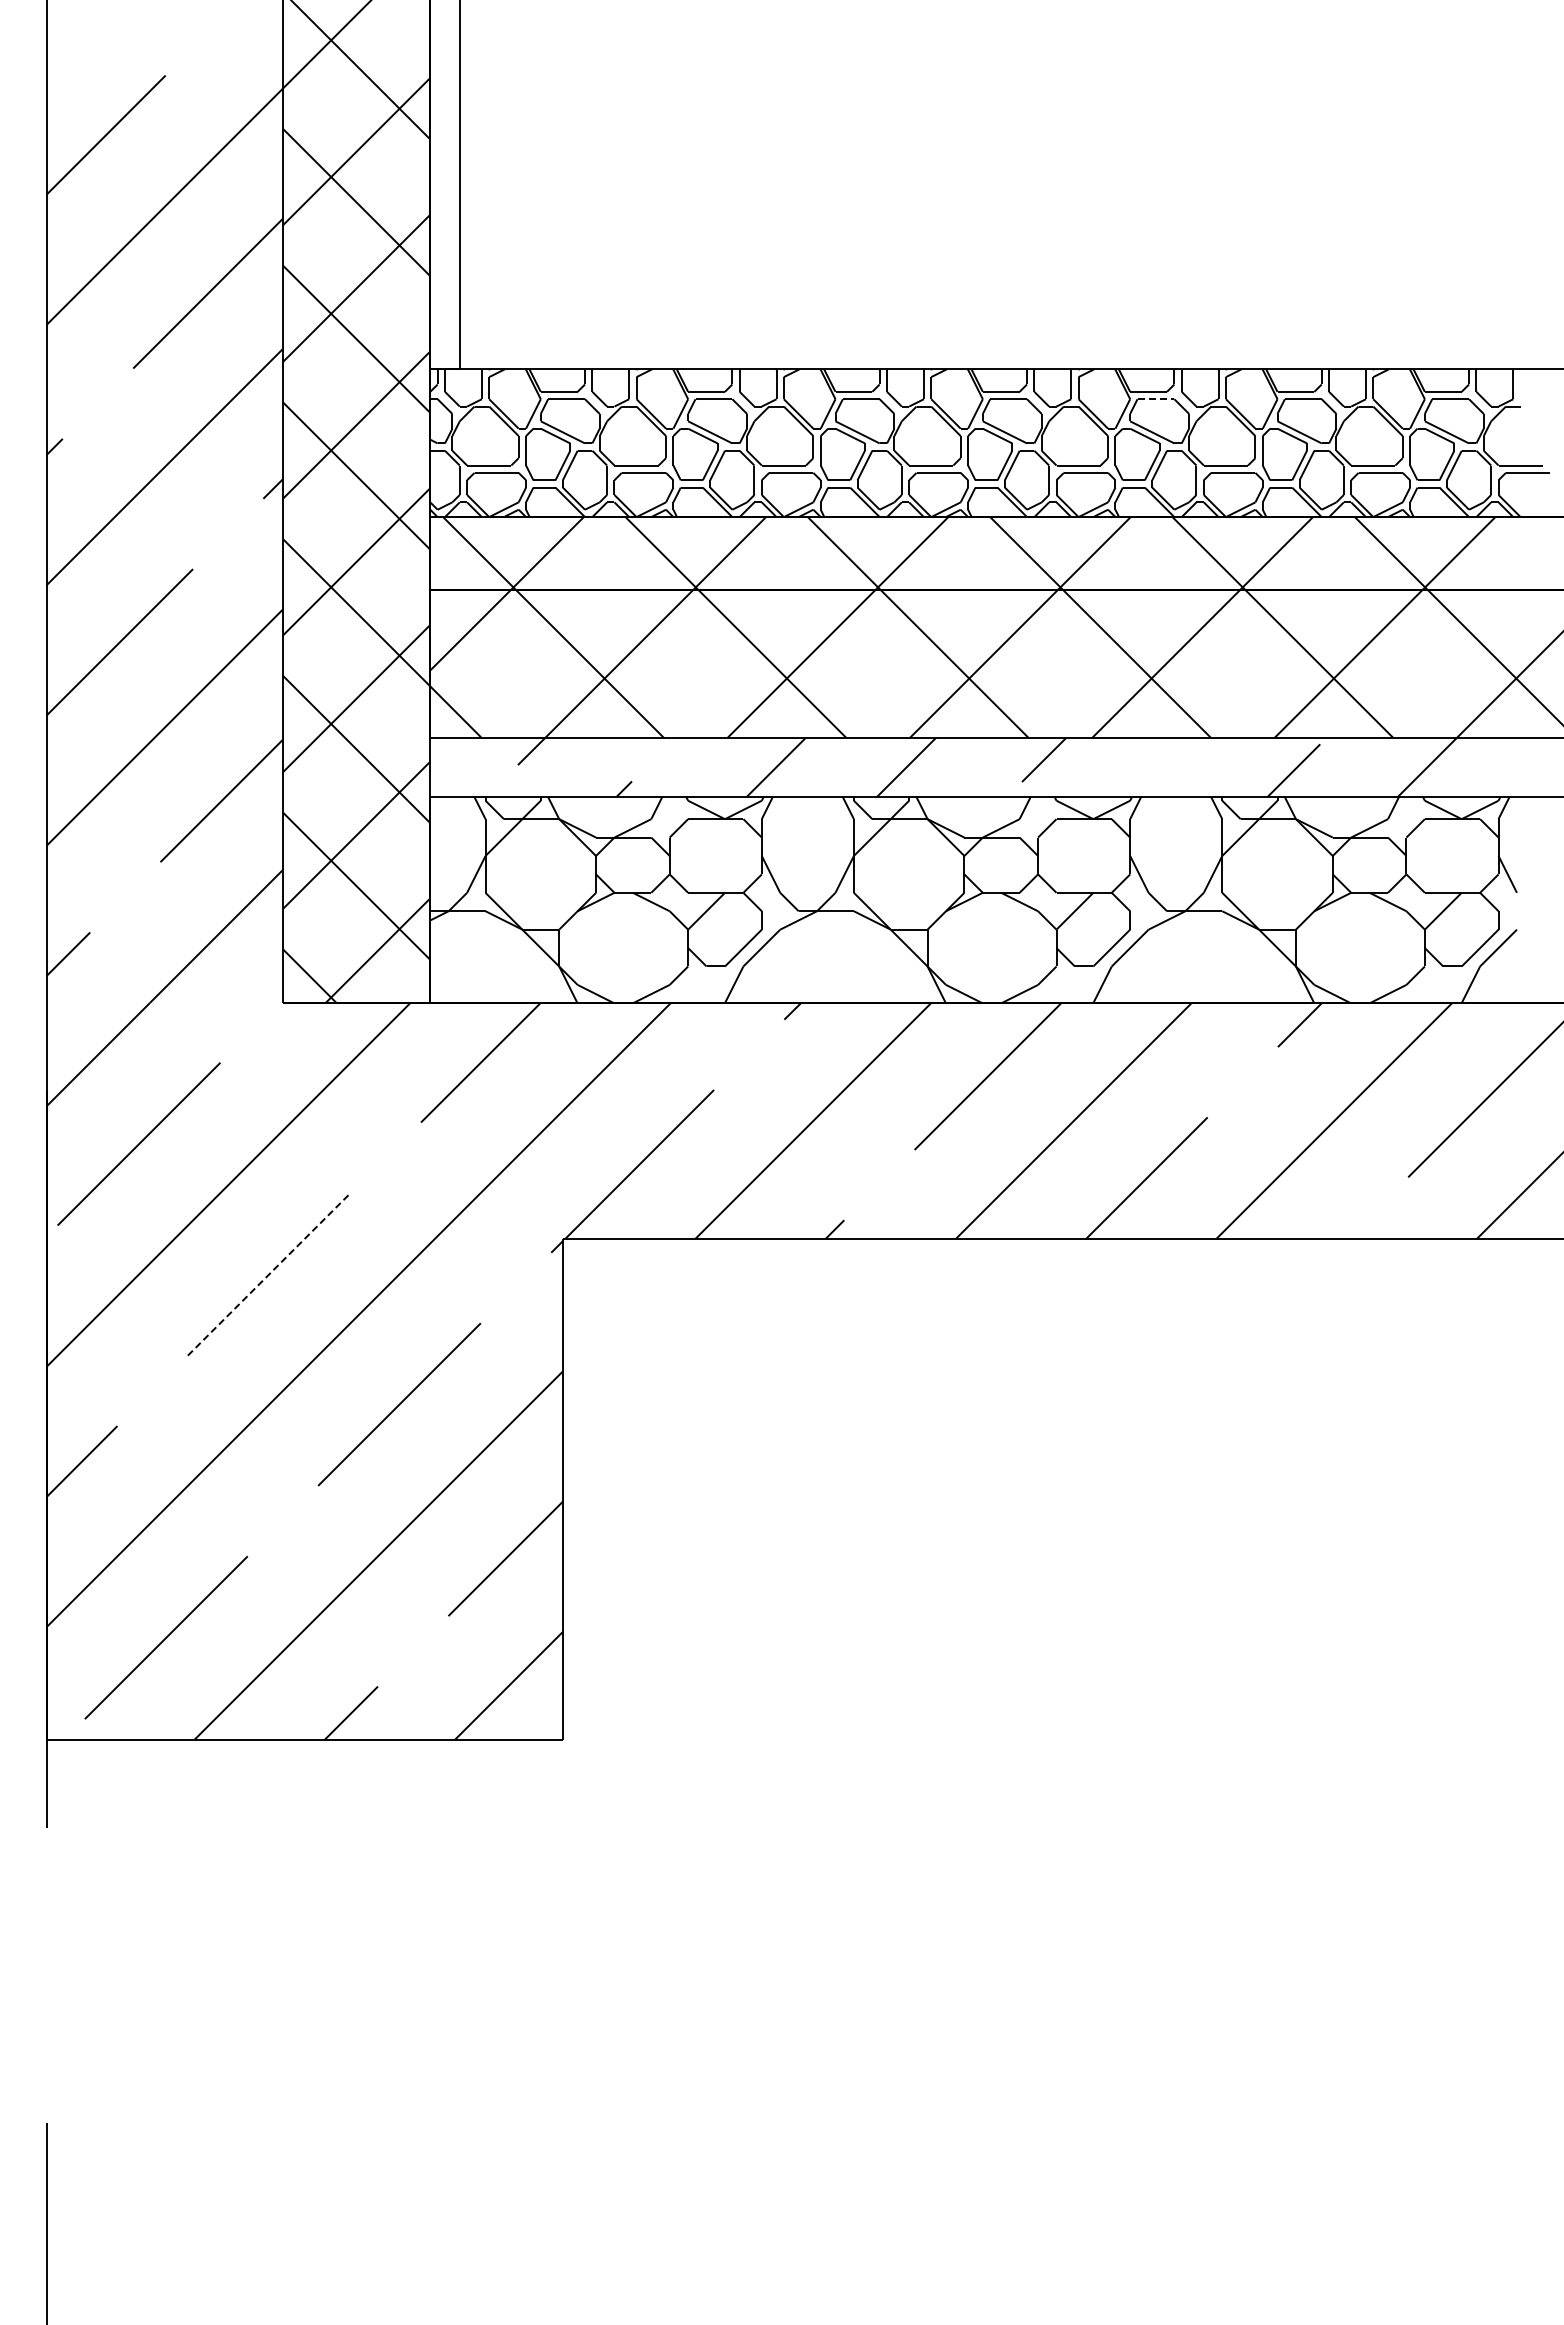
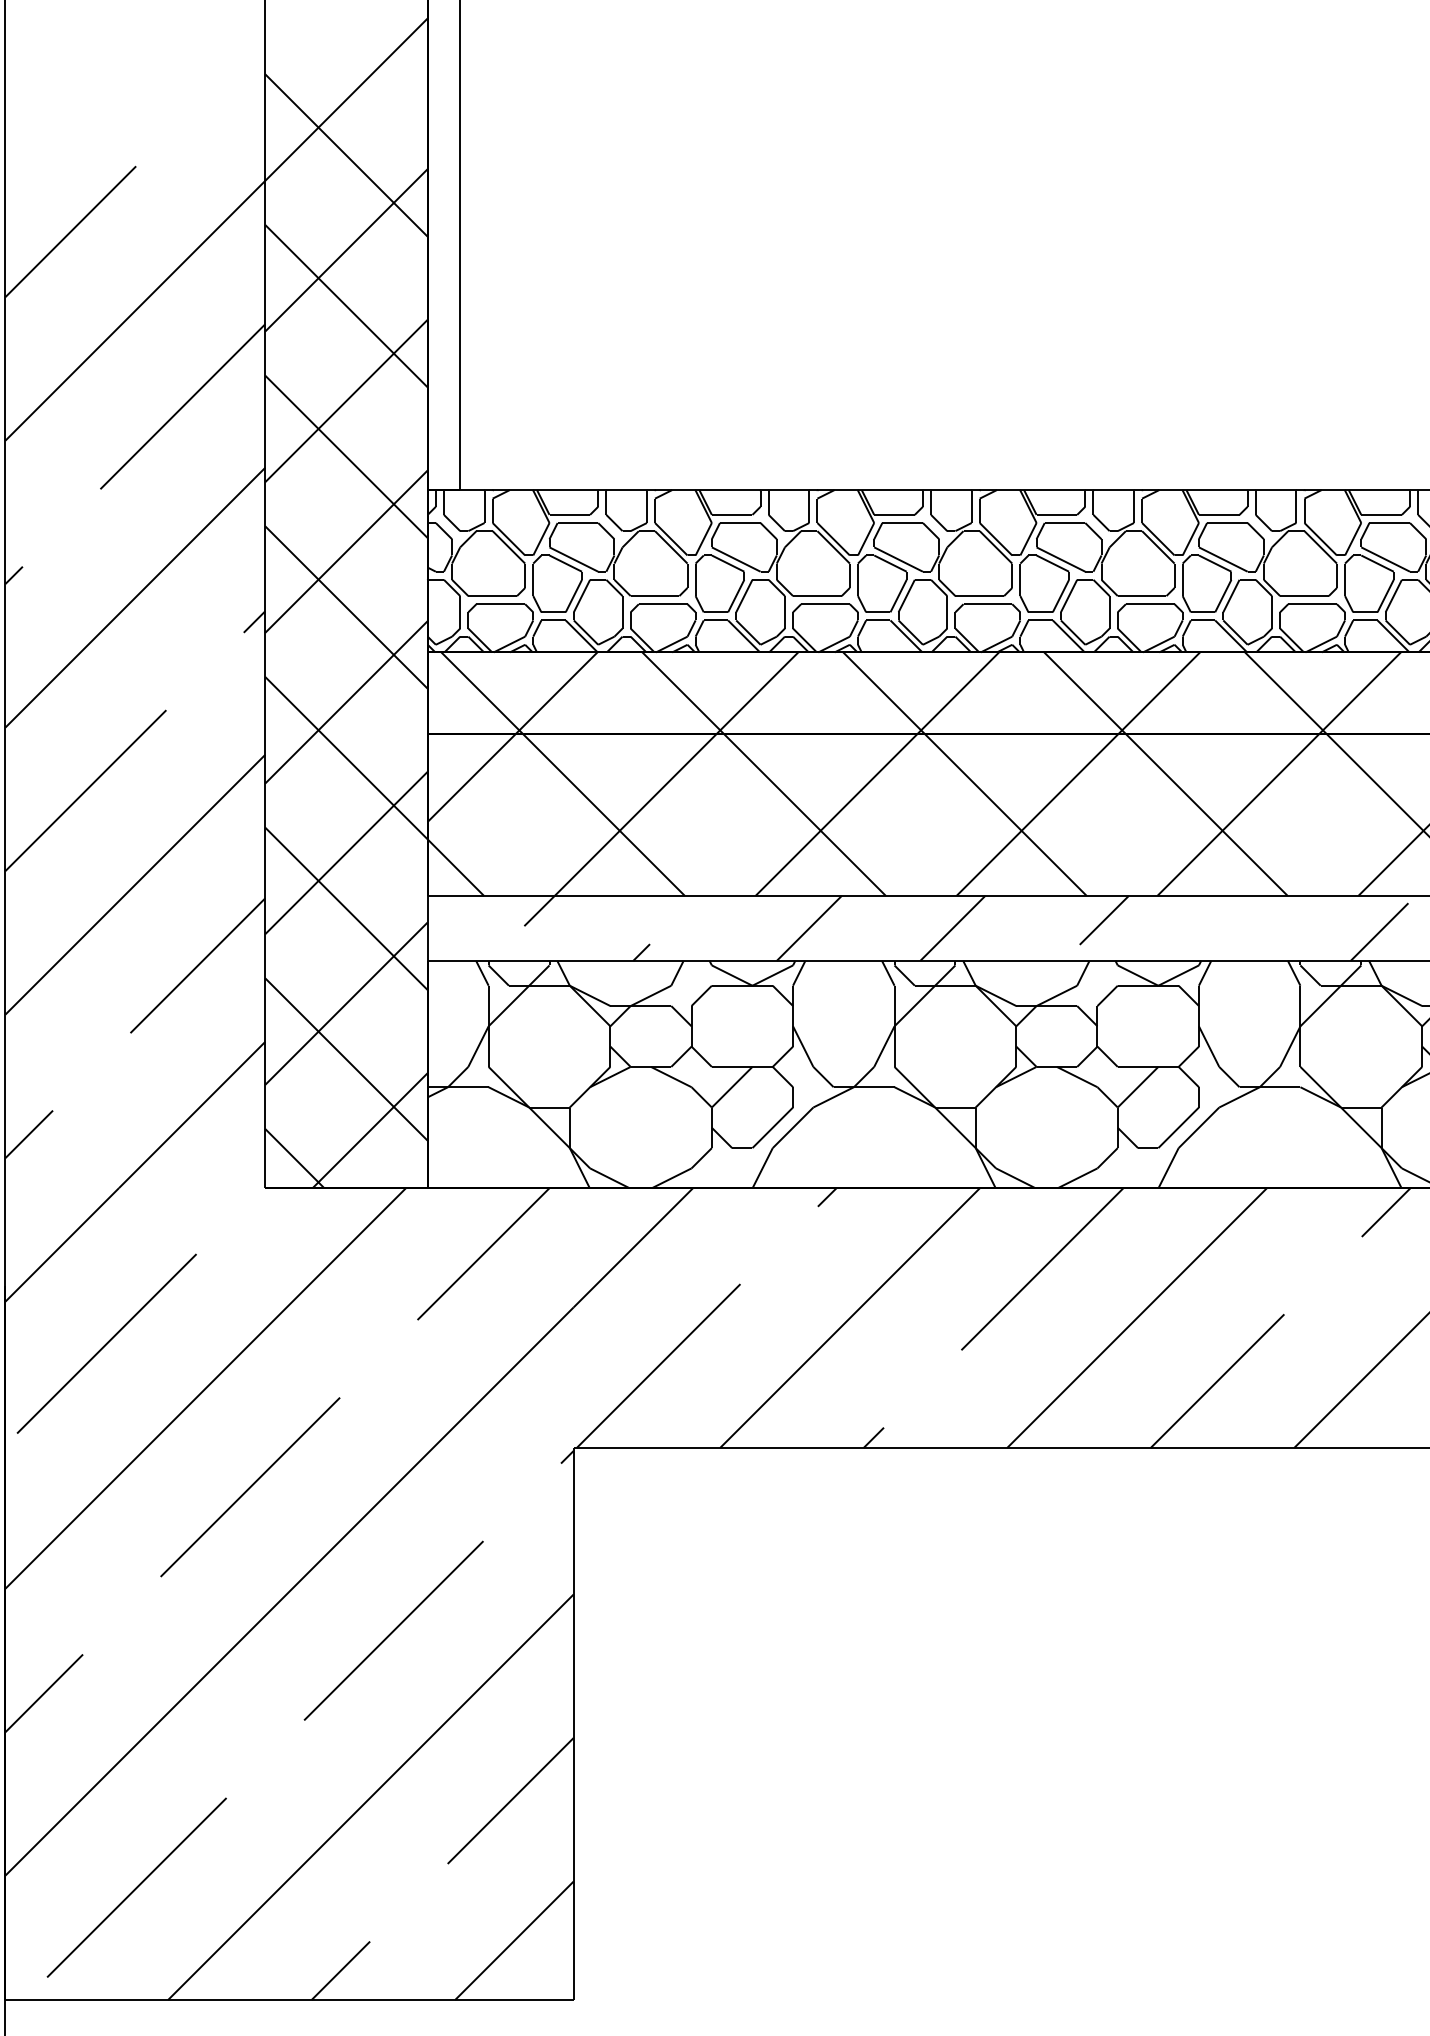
line: (1156, 399) -> (1227, 523), dashed -> solid
line: (269, 1273) -> (250, 1486), dashed -> solid

